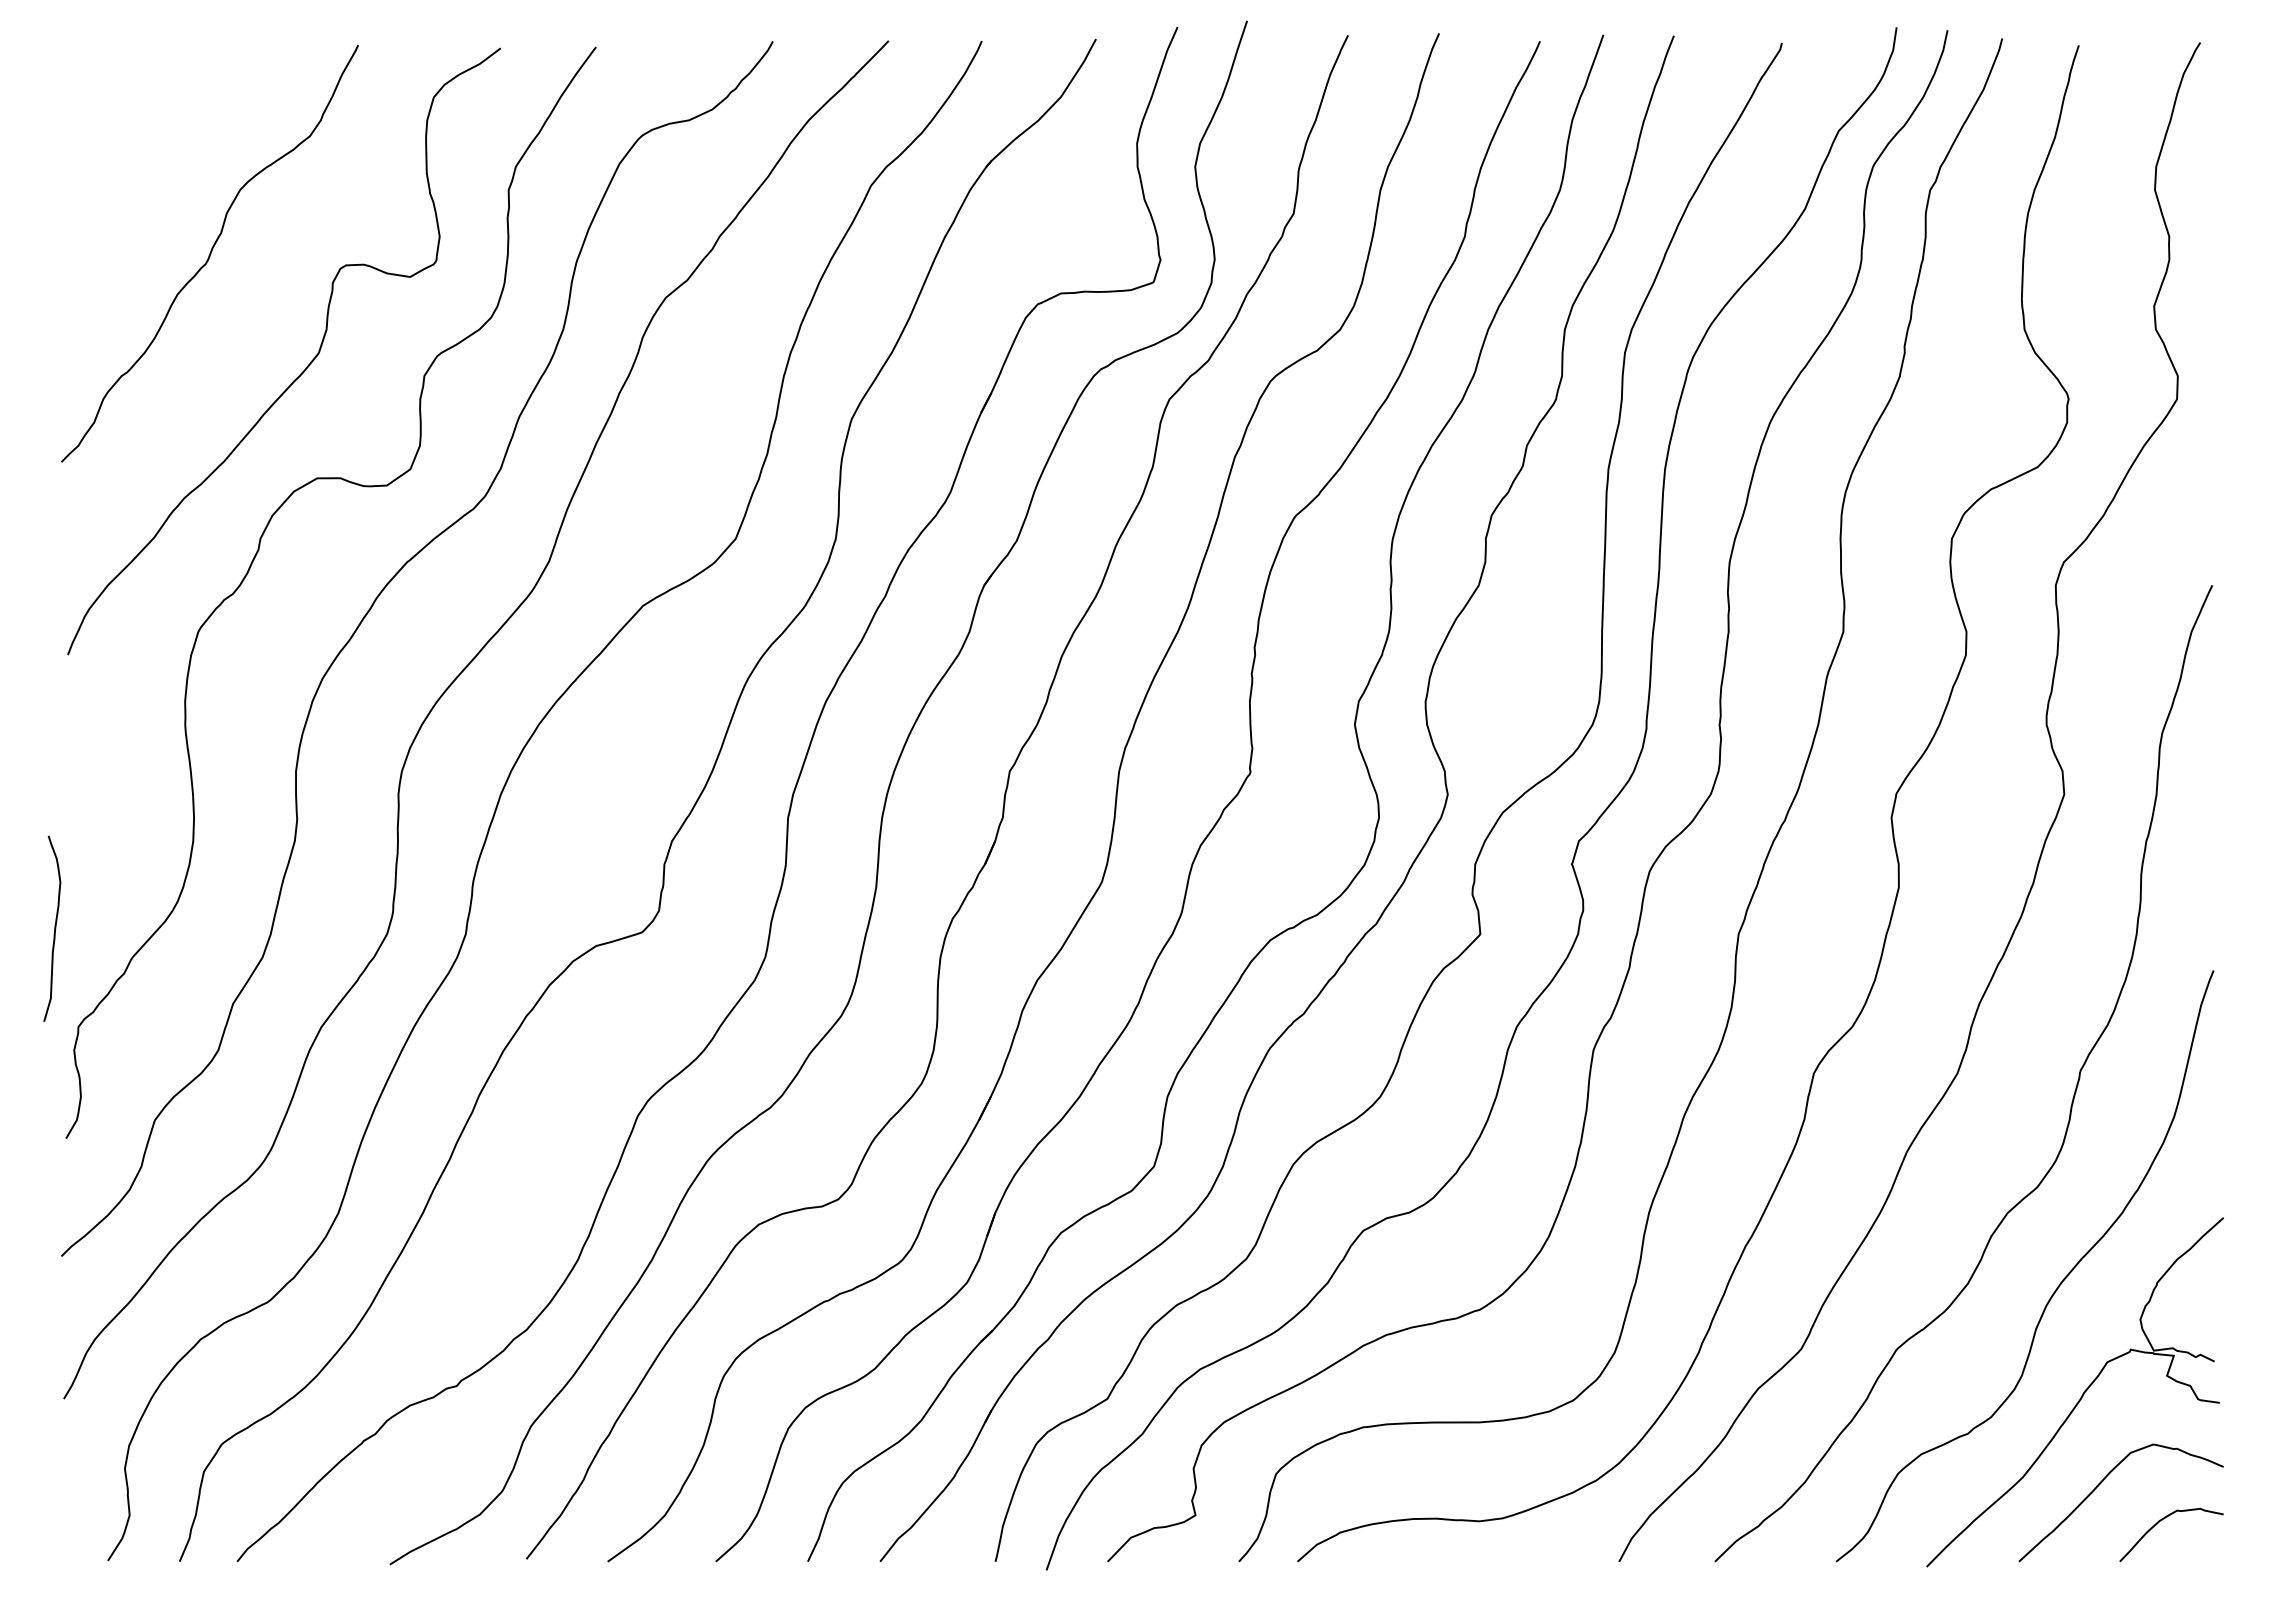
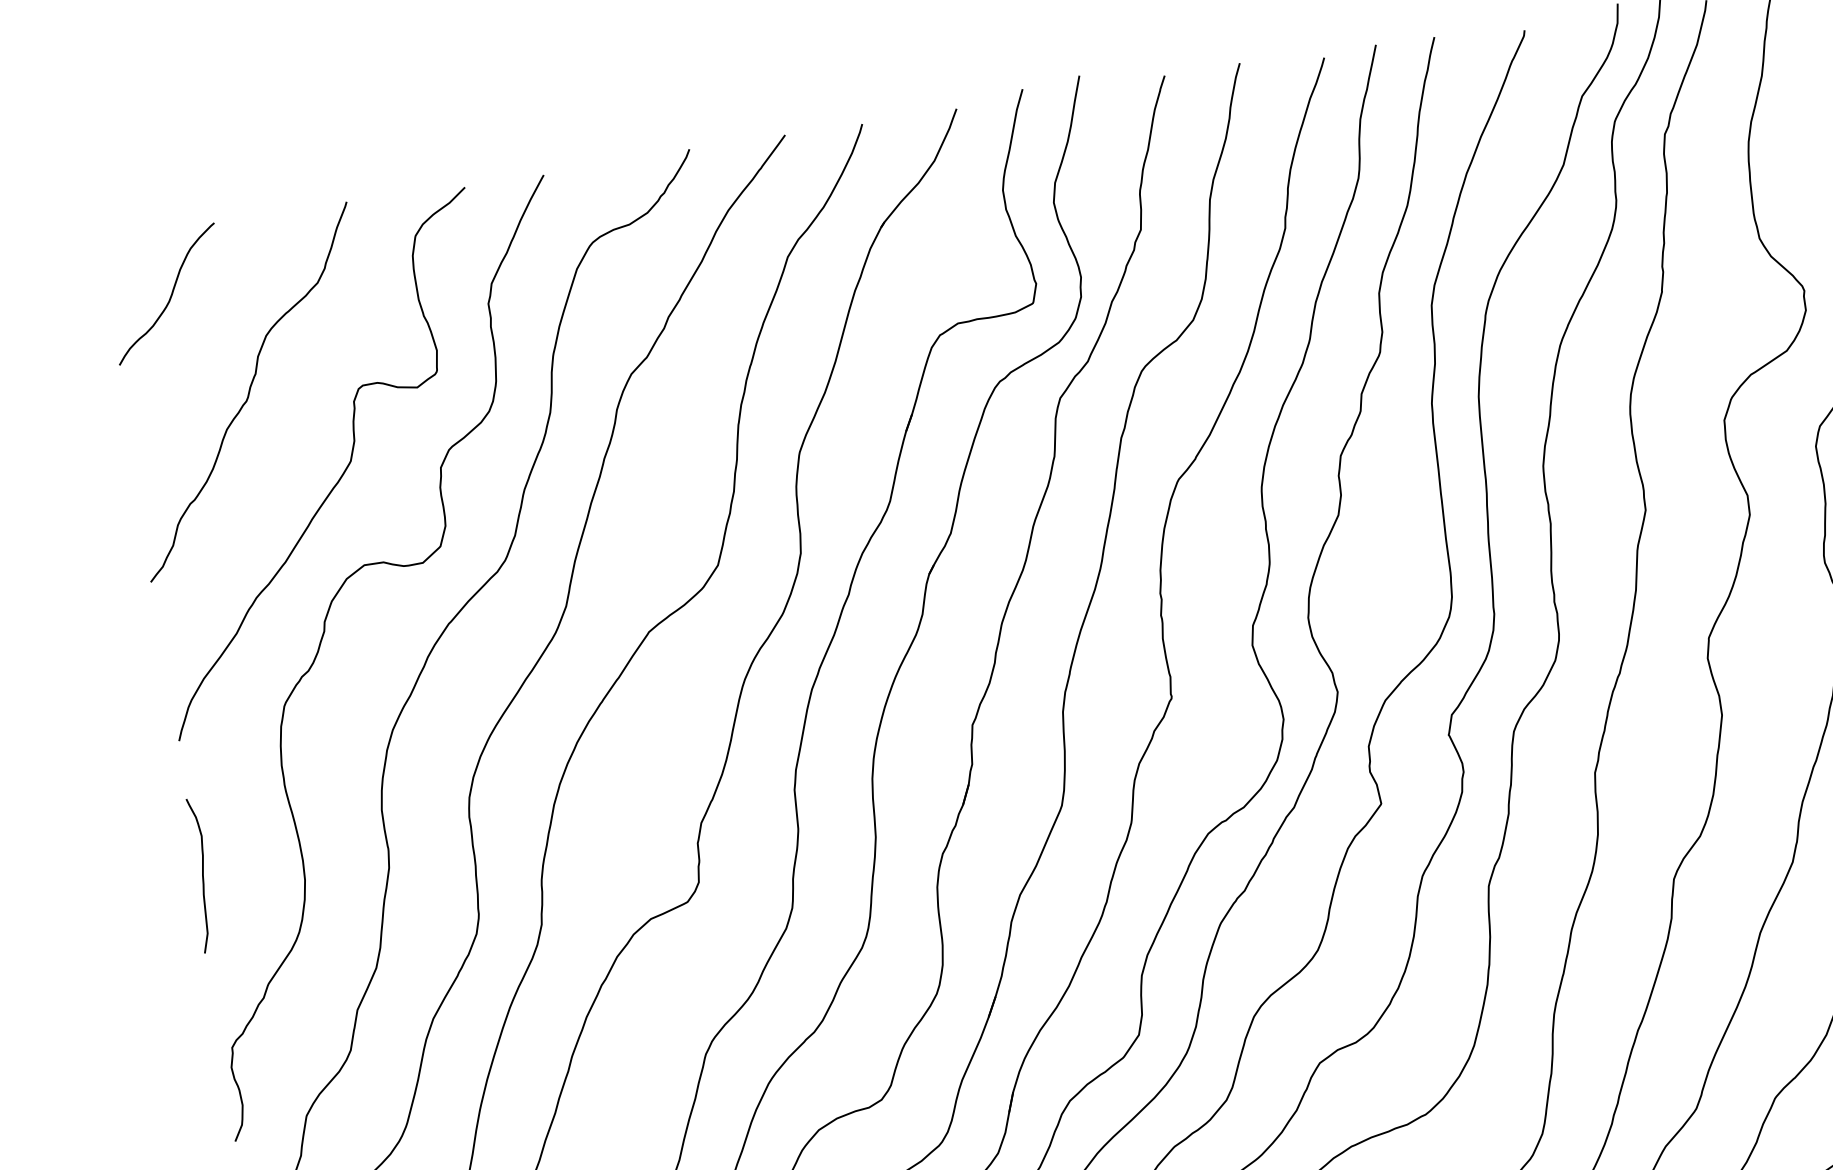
curve: (133, 126) -> (170, 295), added
curve: (54, 928) -> (202, 875), moved

